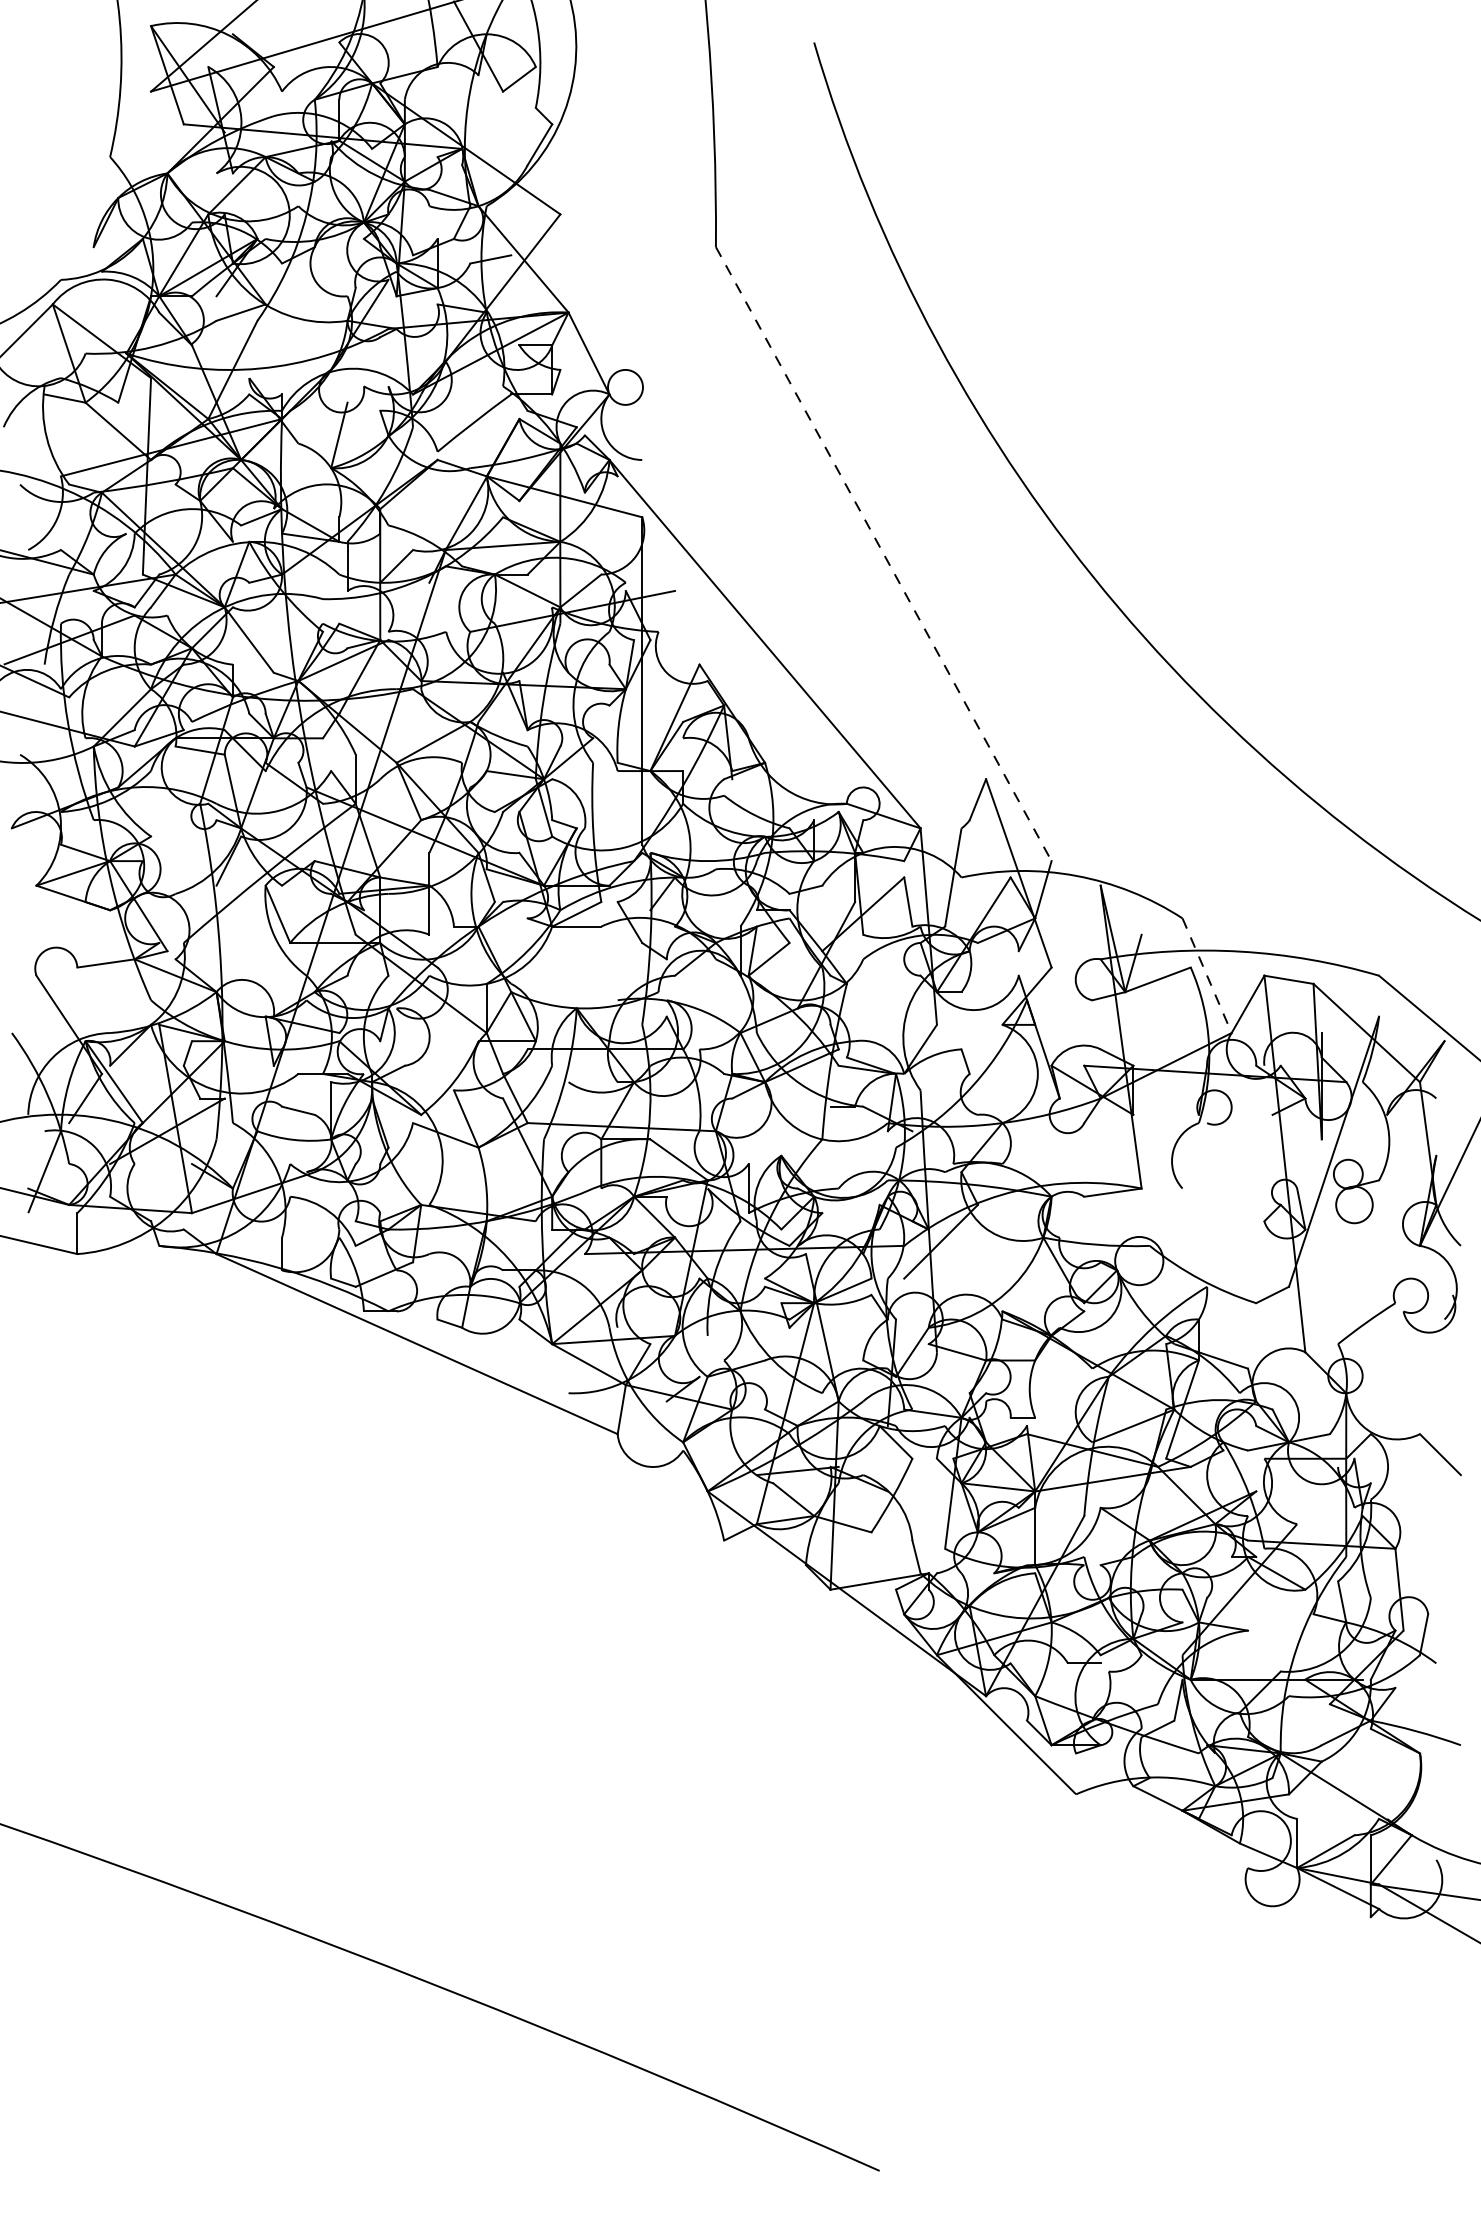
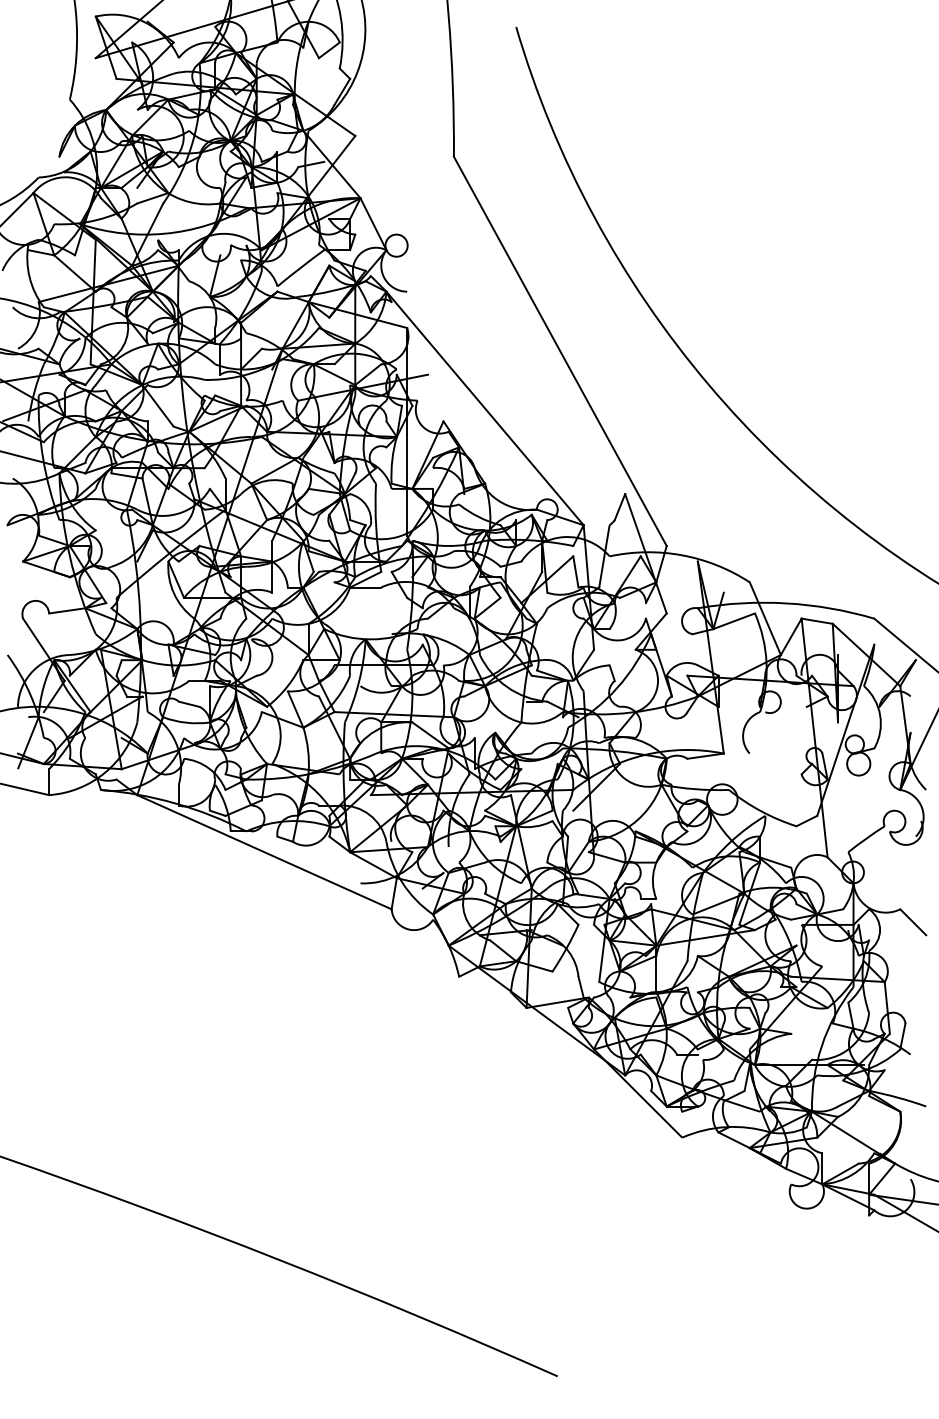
line: (884, 554) -> (560, 351), dashed -> solid
line: (1207, 975) -> (765, 618), dashed -> solid

